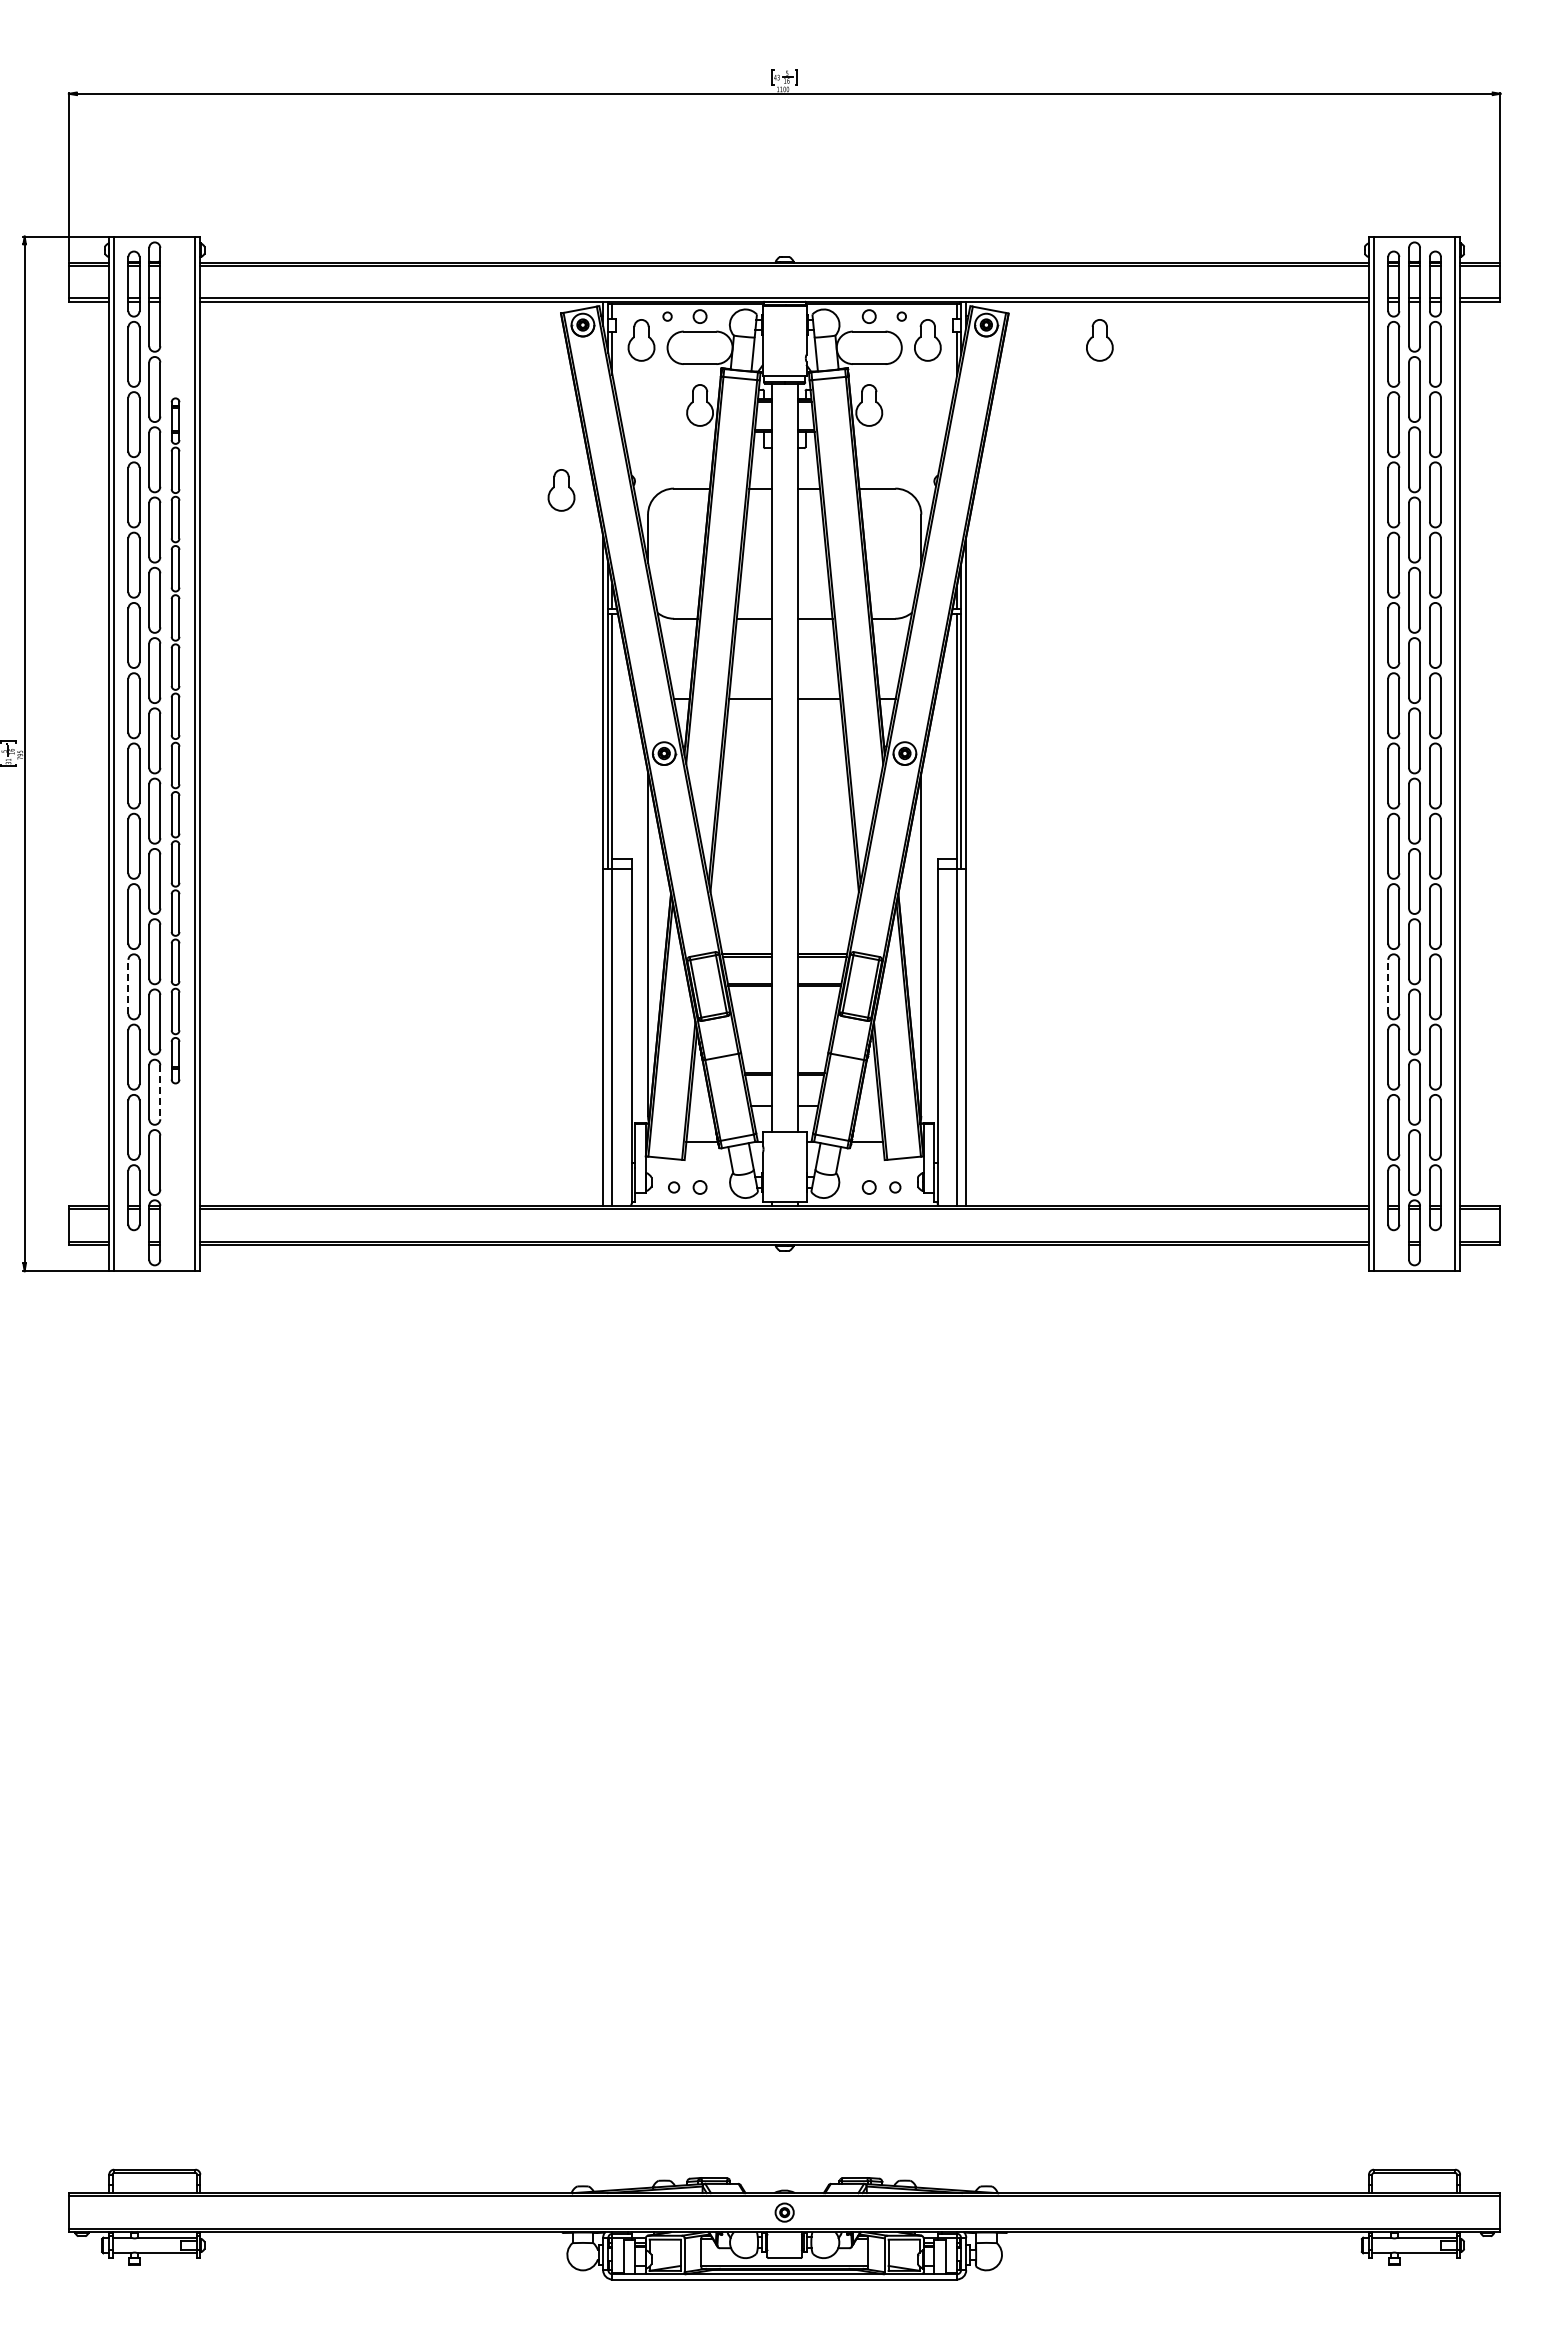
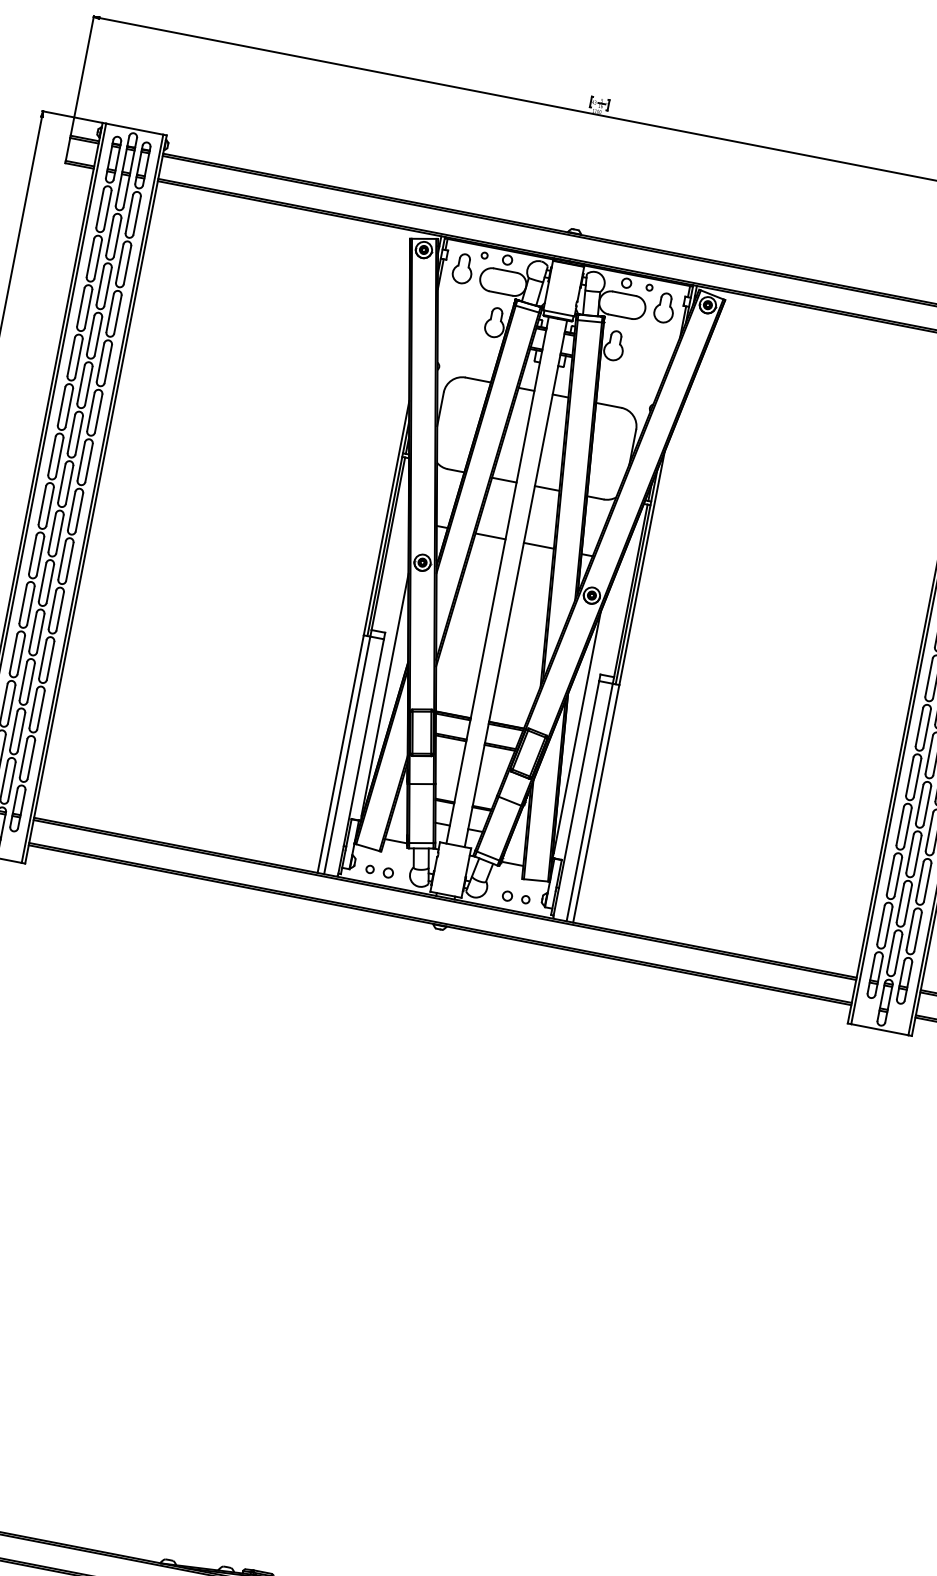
part: (1099, 340) -> (785, 331), removed
part: (561, 490) -> (386, 363), removed
part: (175, 740) -> (80, 486), size x1.43
line: (128, 986) -> (13, 653), dashed -> solid
line: (1388, 986) -> (900, 825), dashed -> solid
line: (160, 1092) -> (21, 732), dashed -> solid

